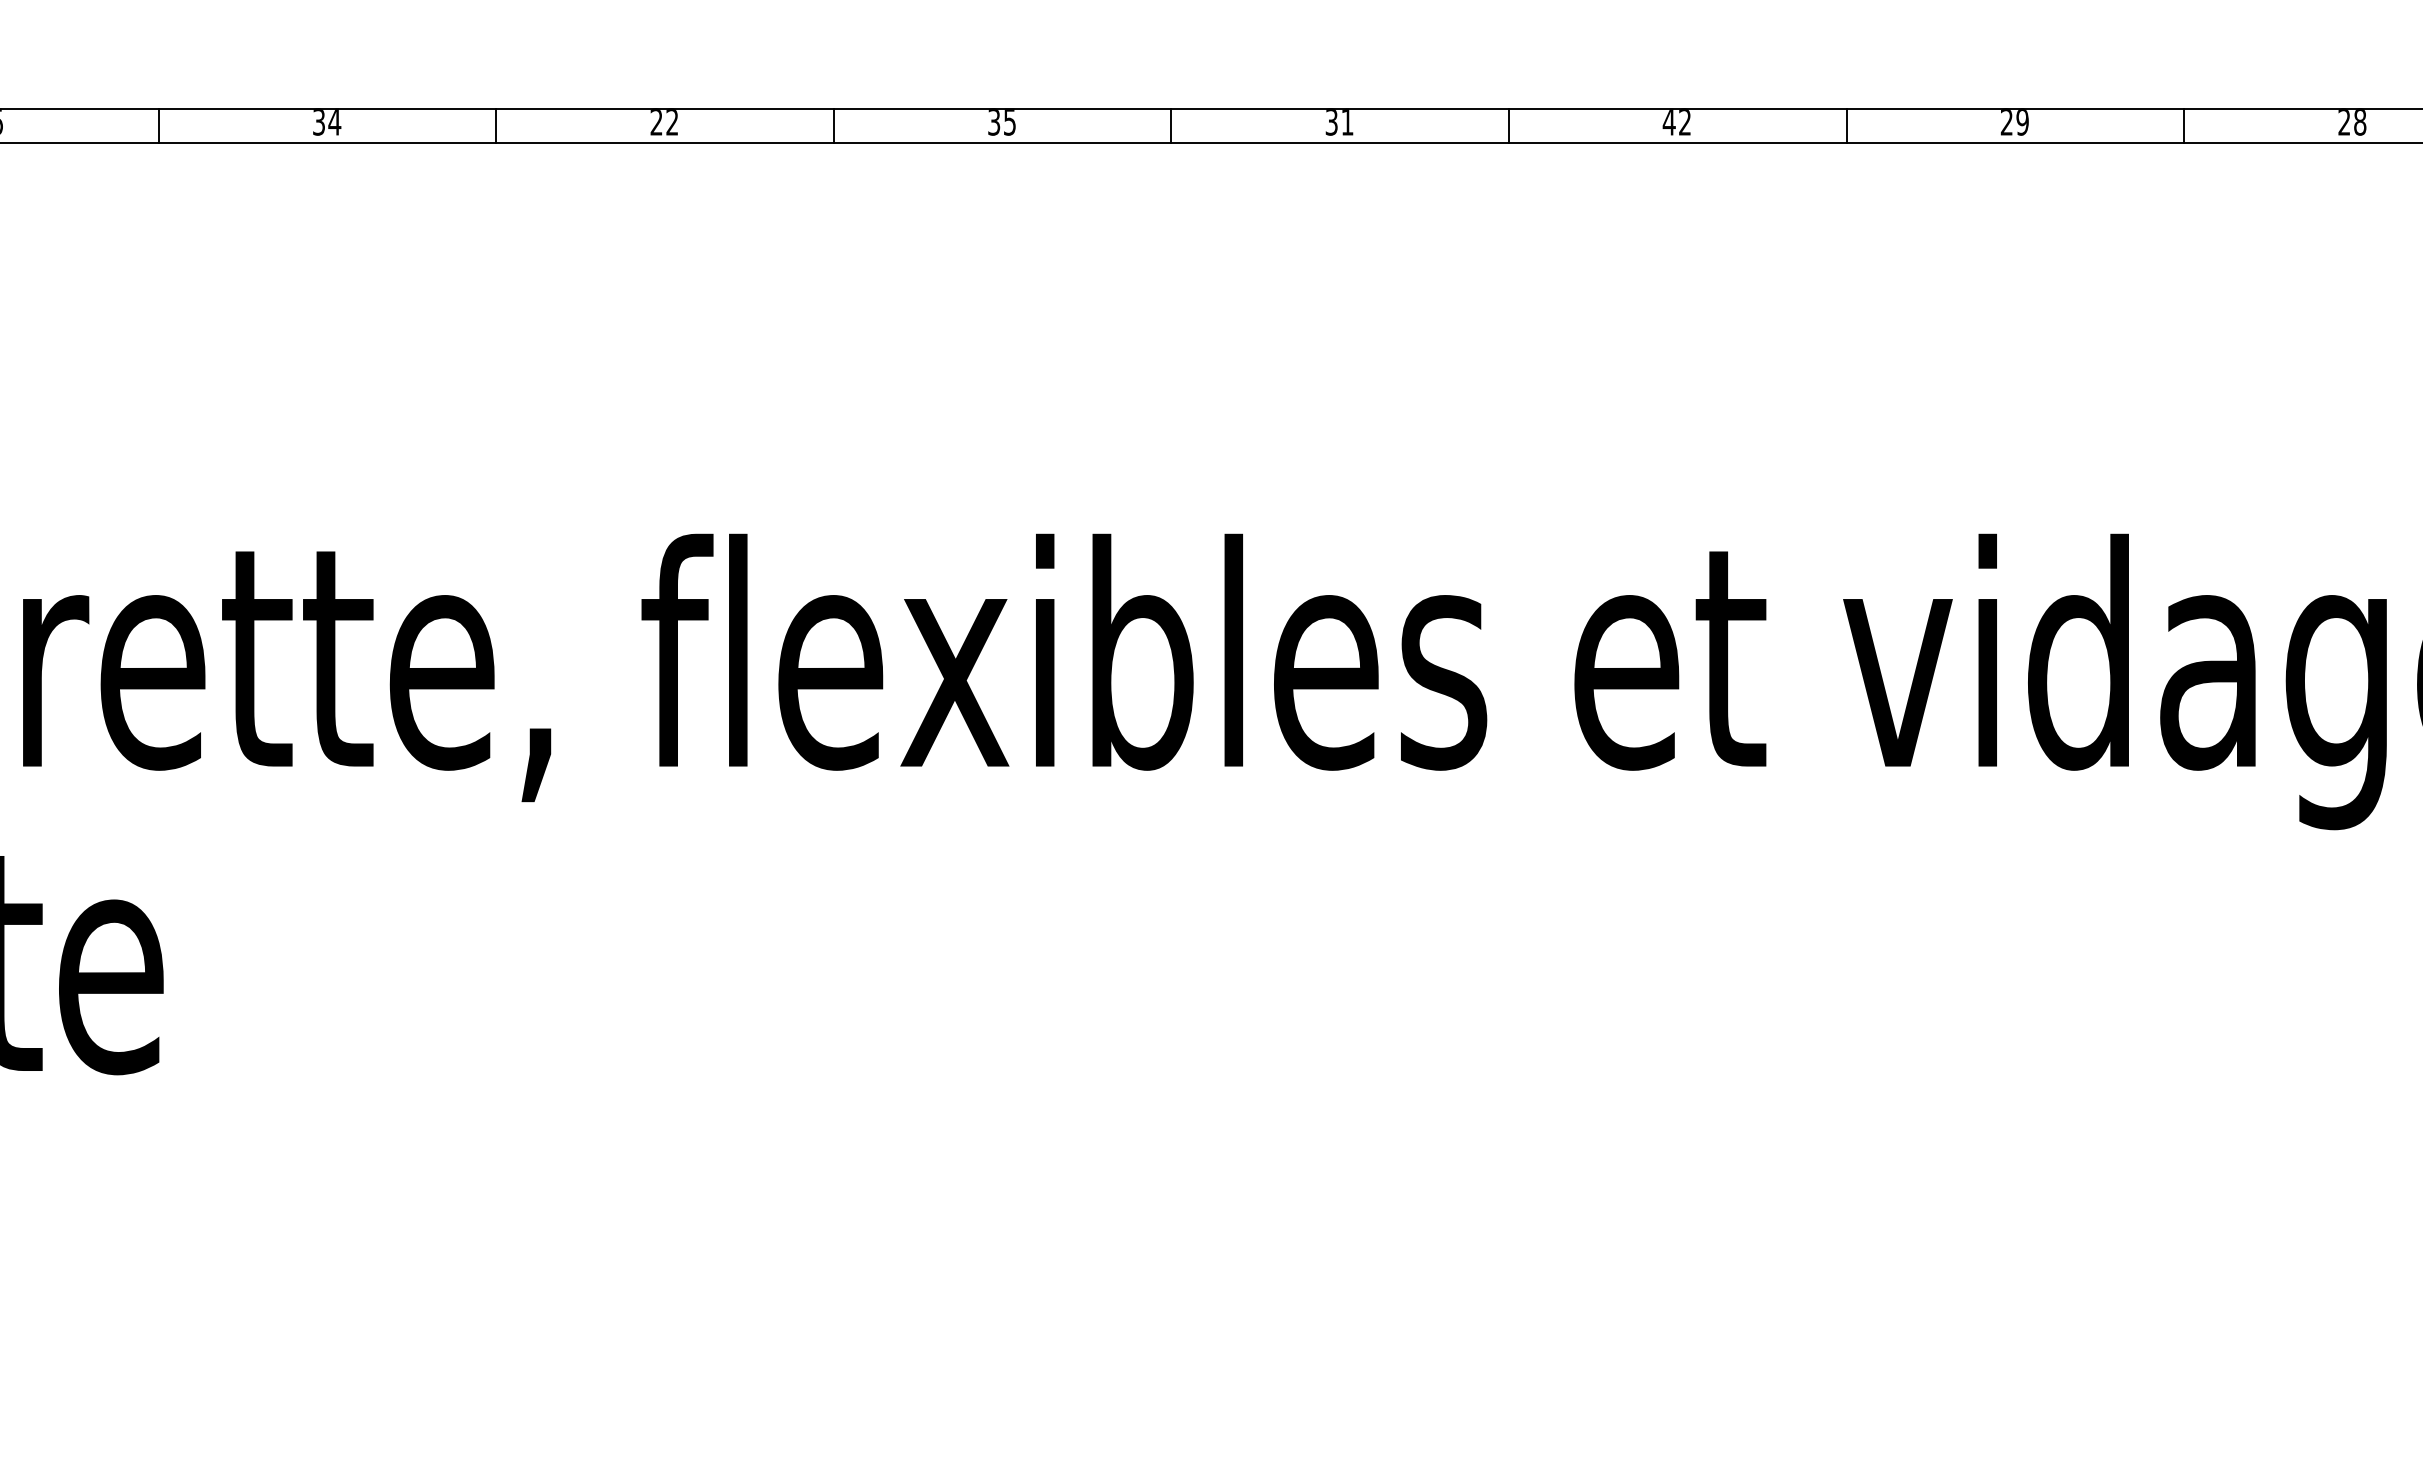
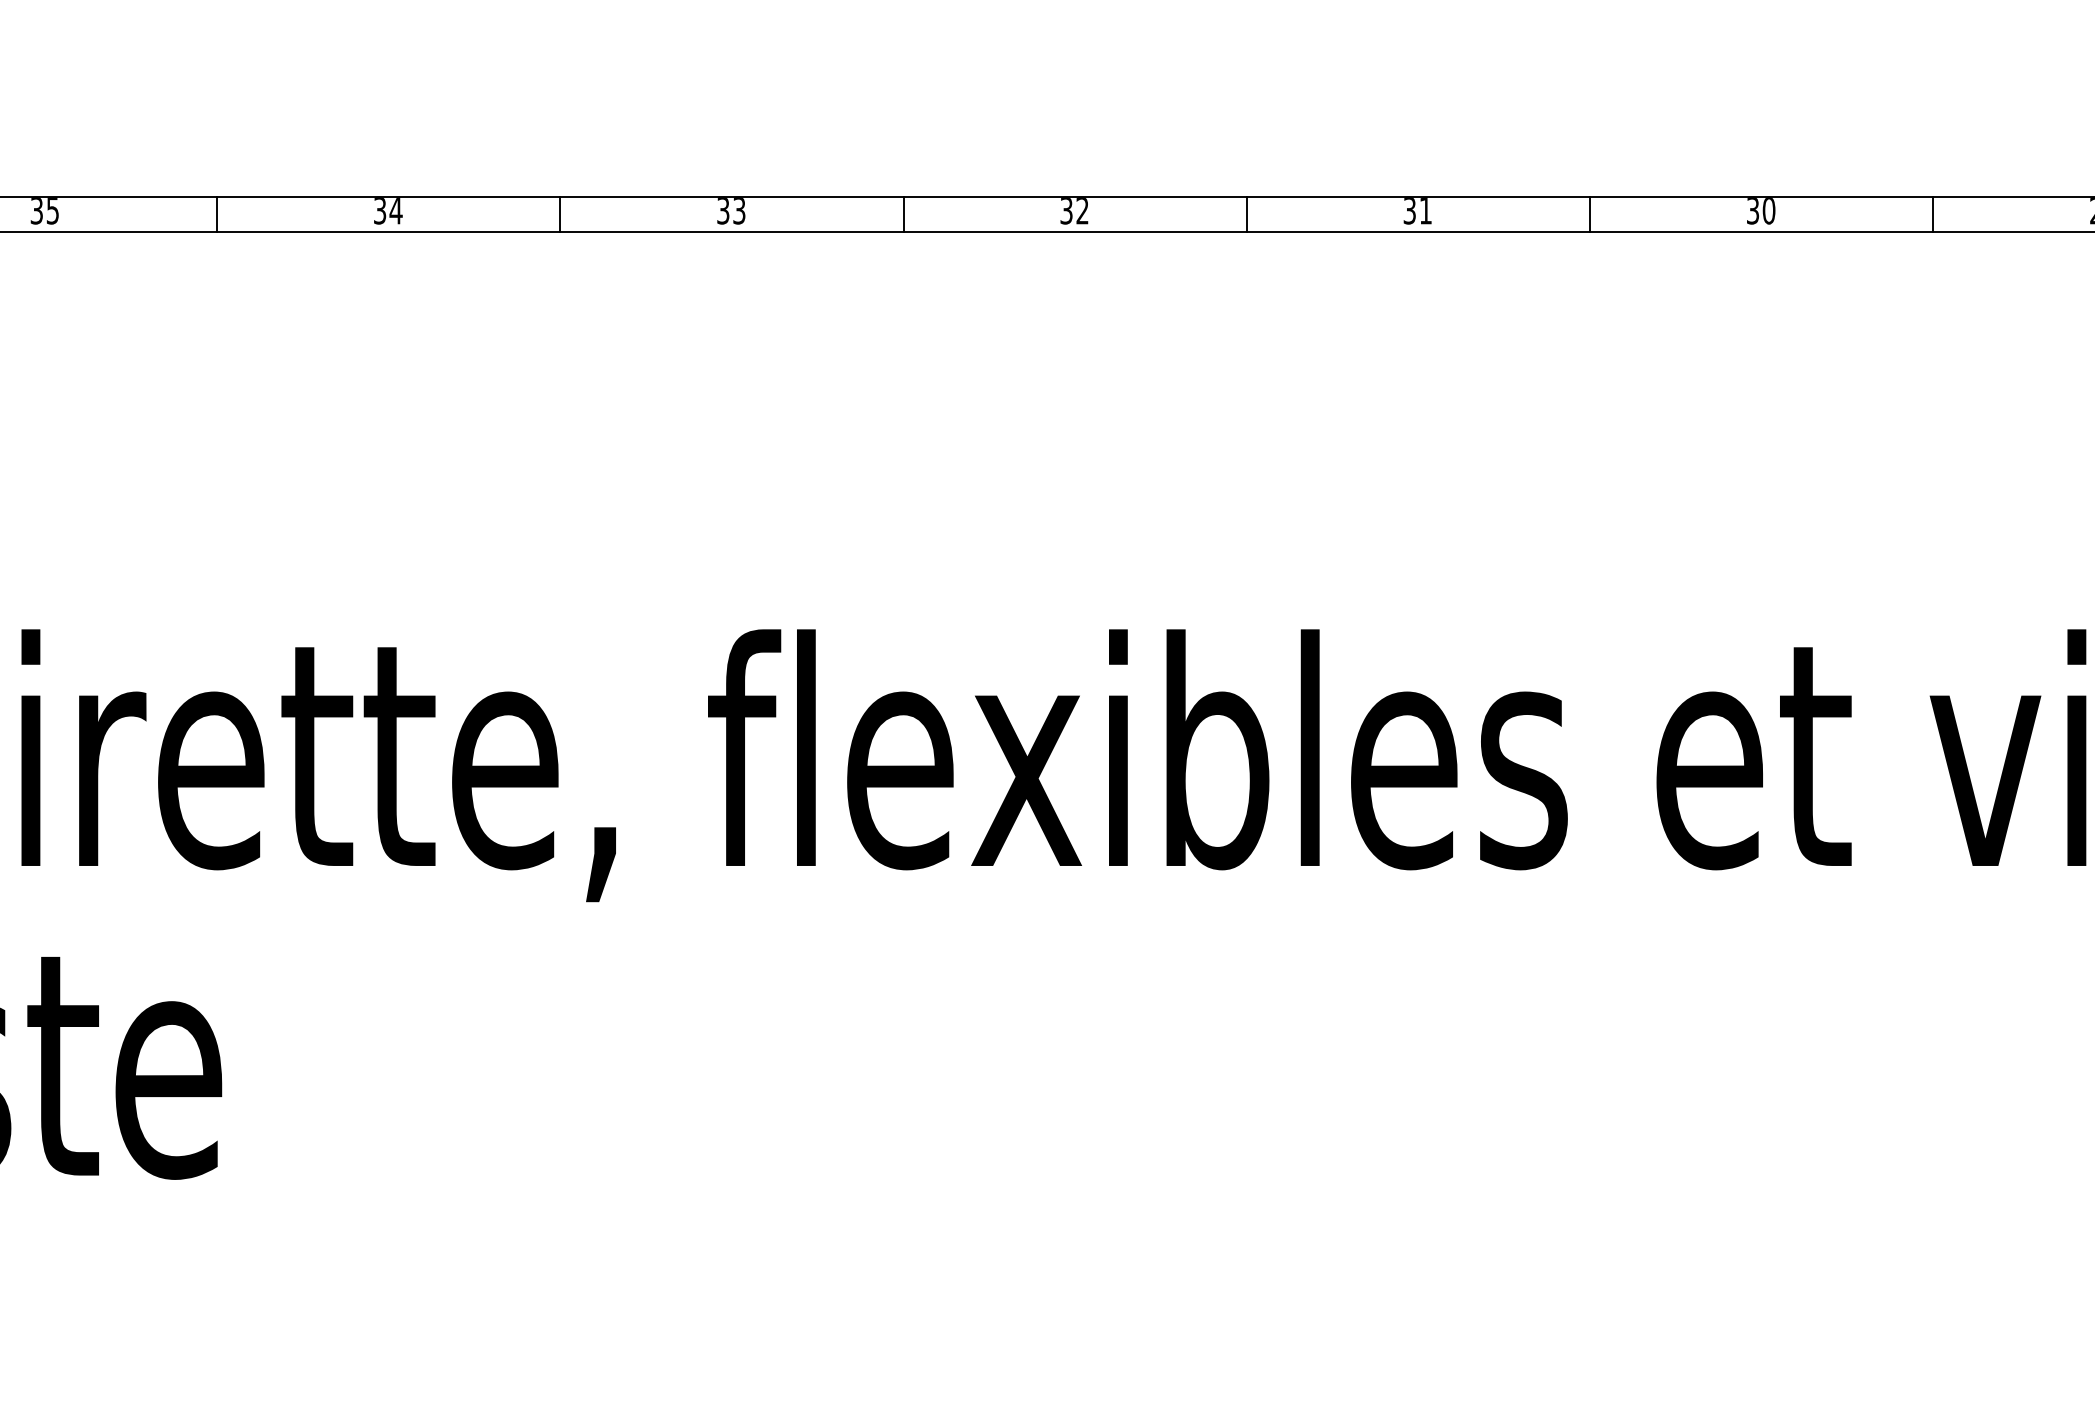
text: (664, 122) -> (731, 211), 22 -> 33
text: (1009, 122) -> (1082, 211), 35 -> 32
text: (1676, 122) -> (1760, 211), 42 -> 30

